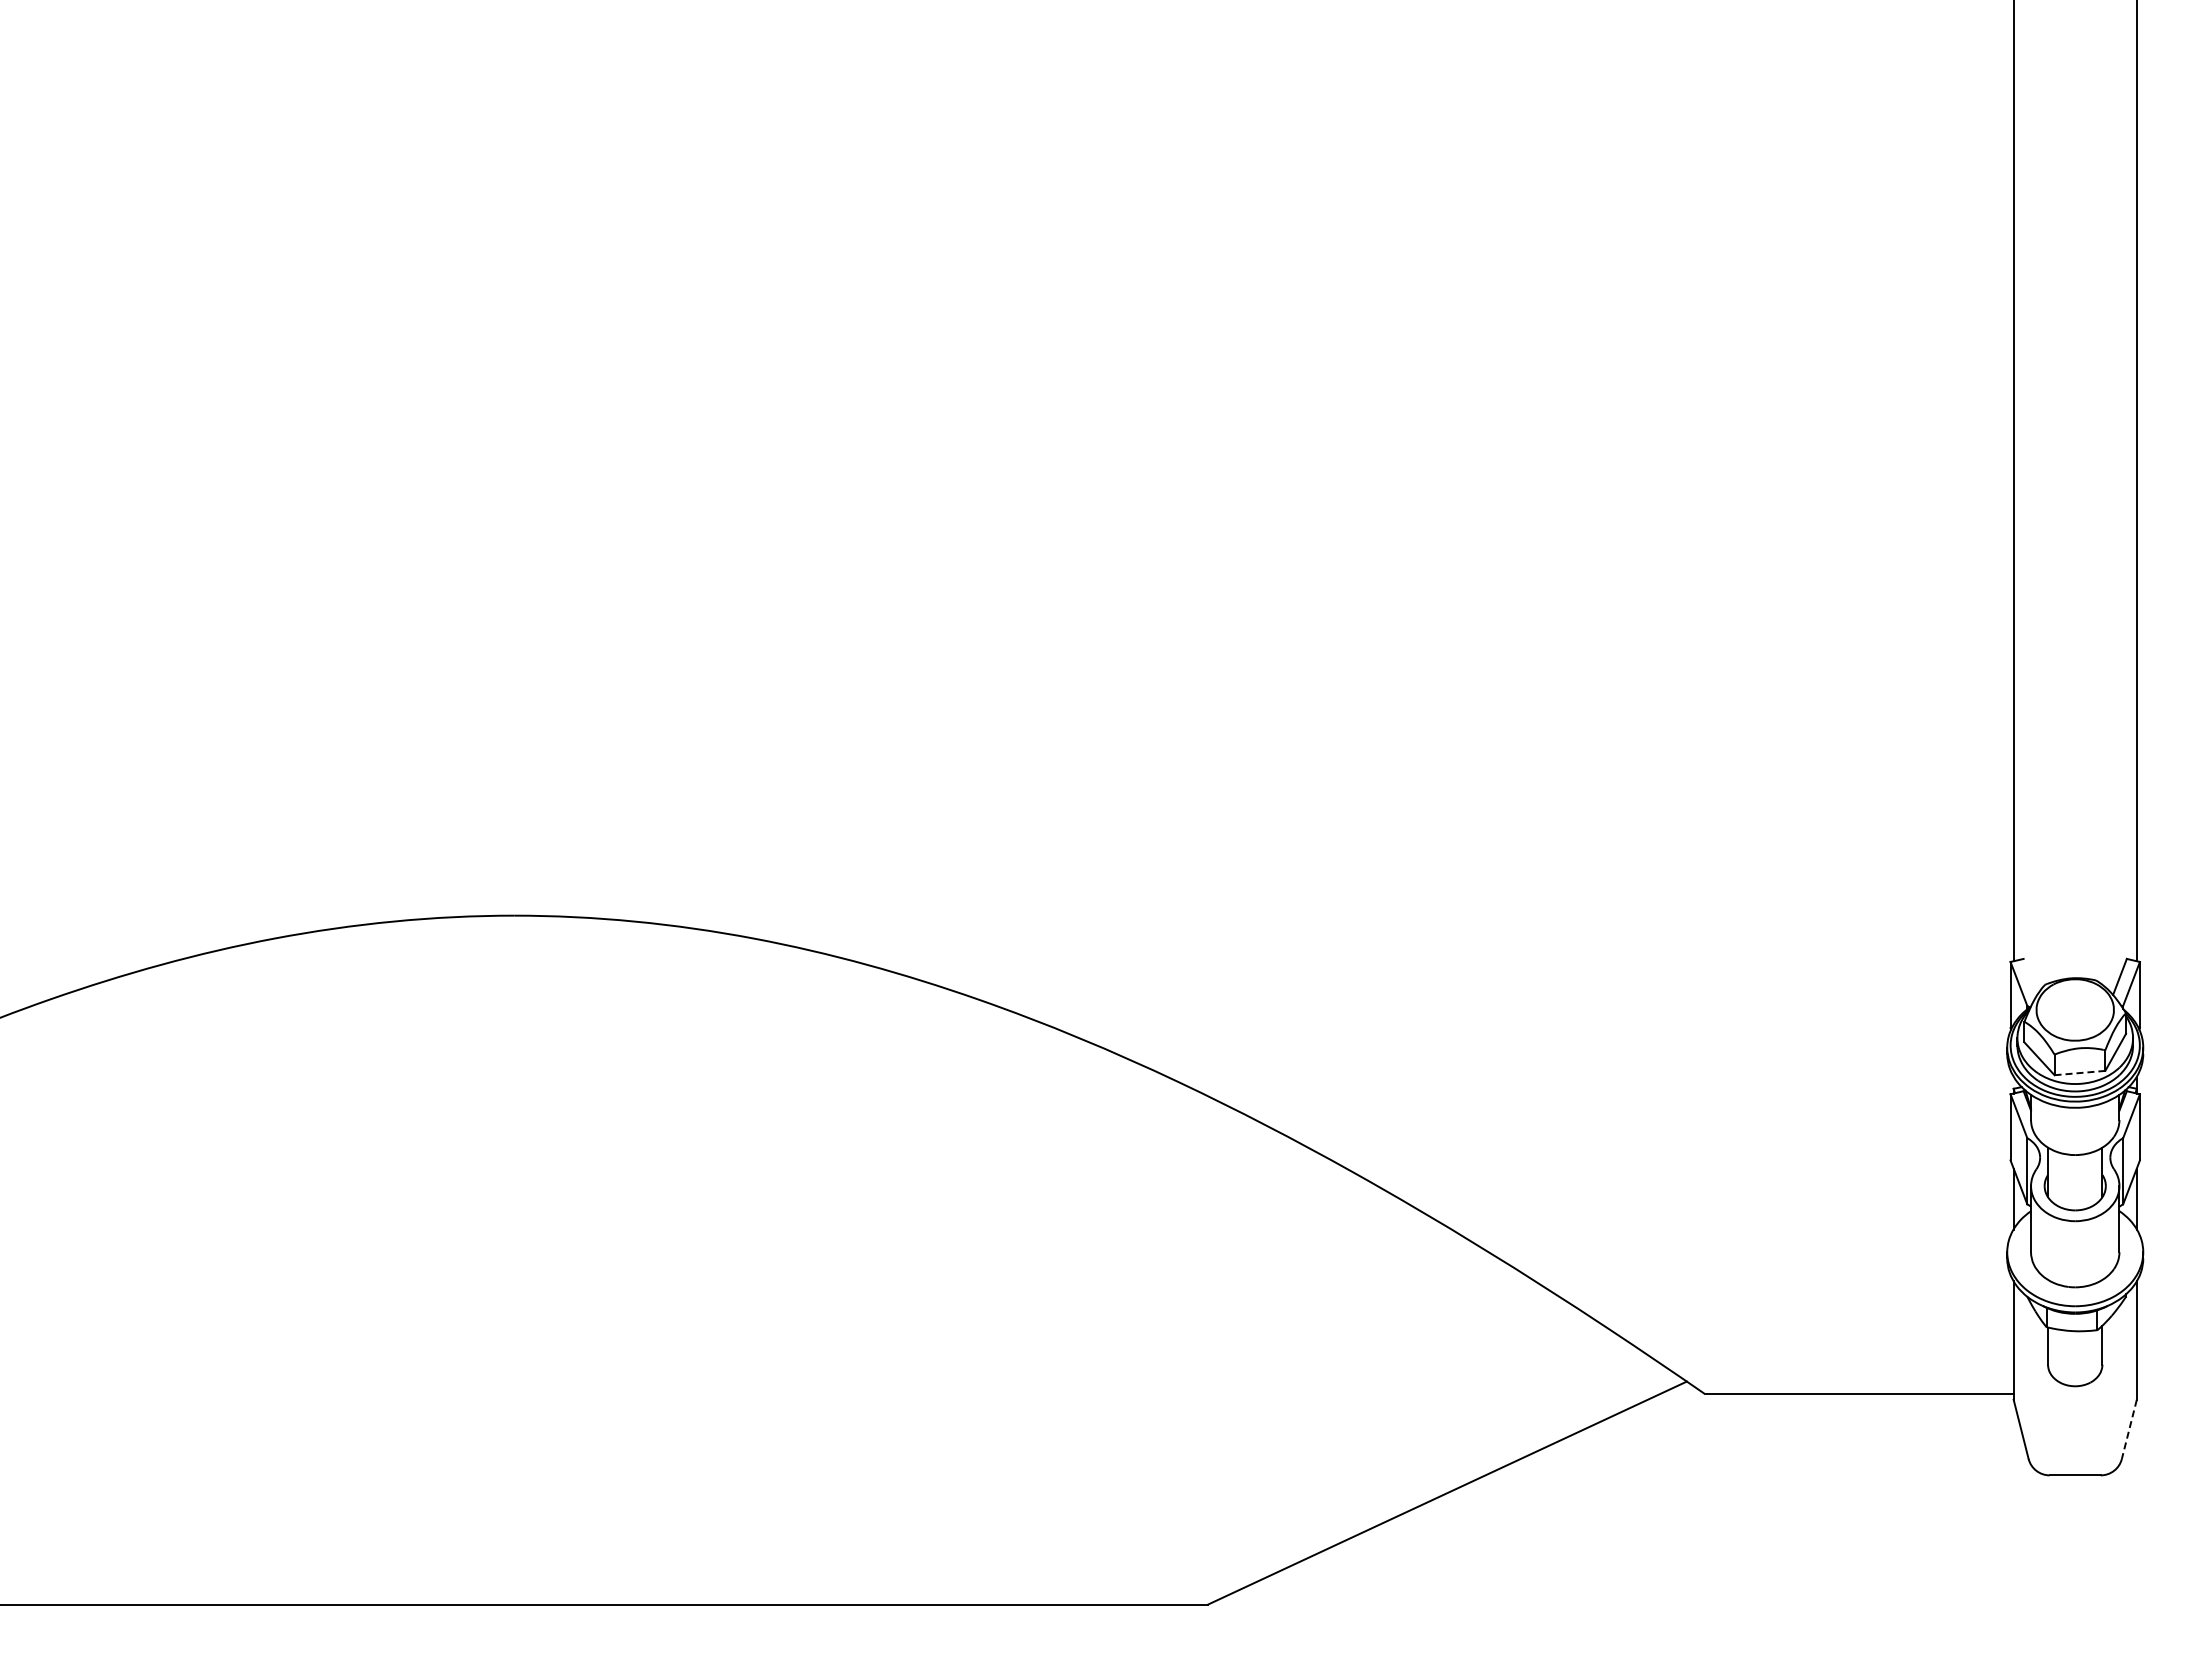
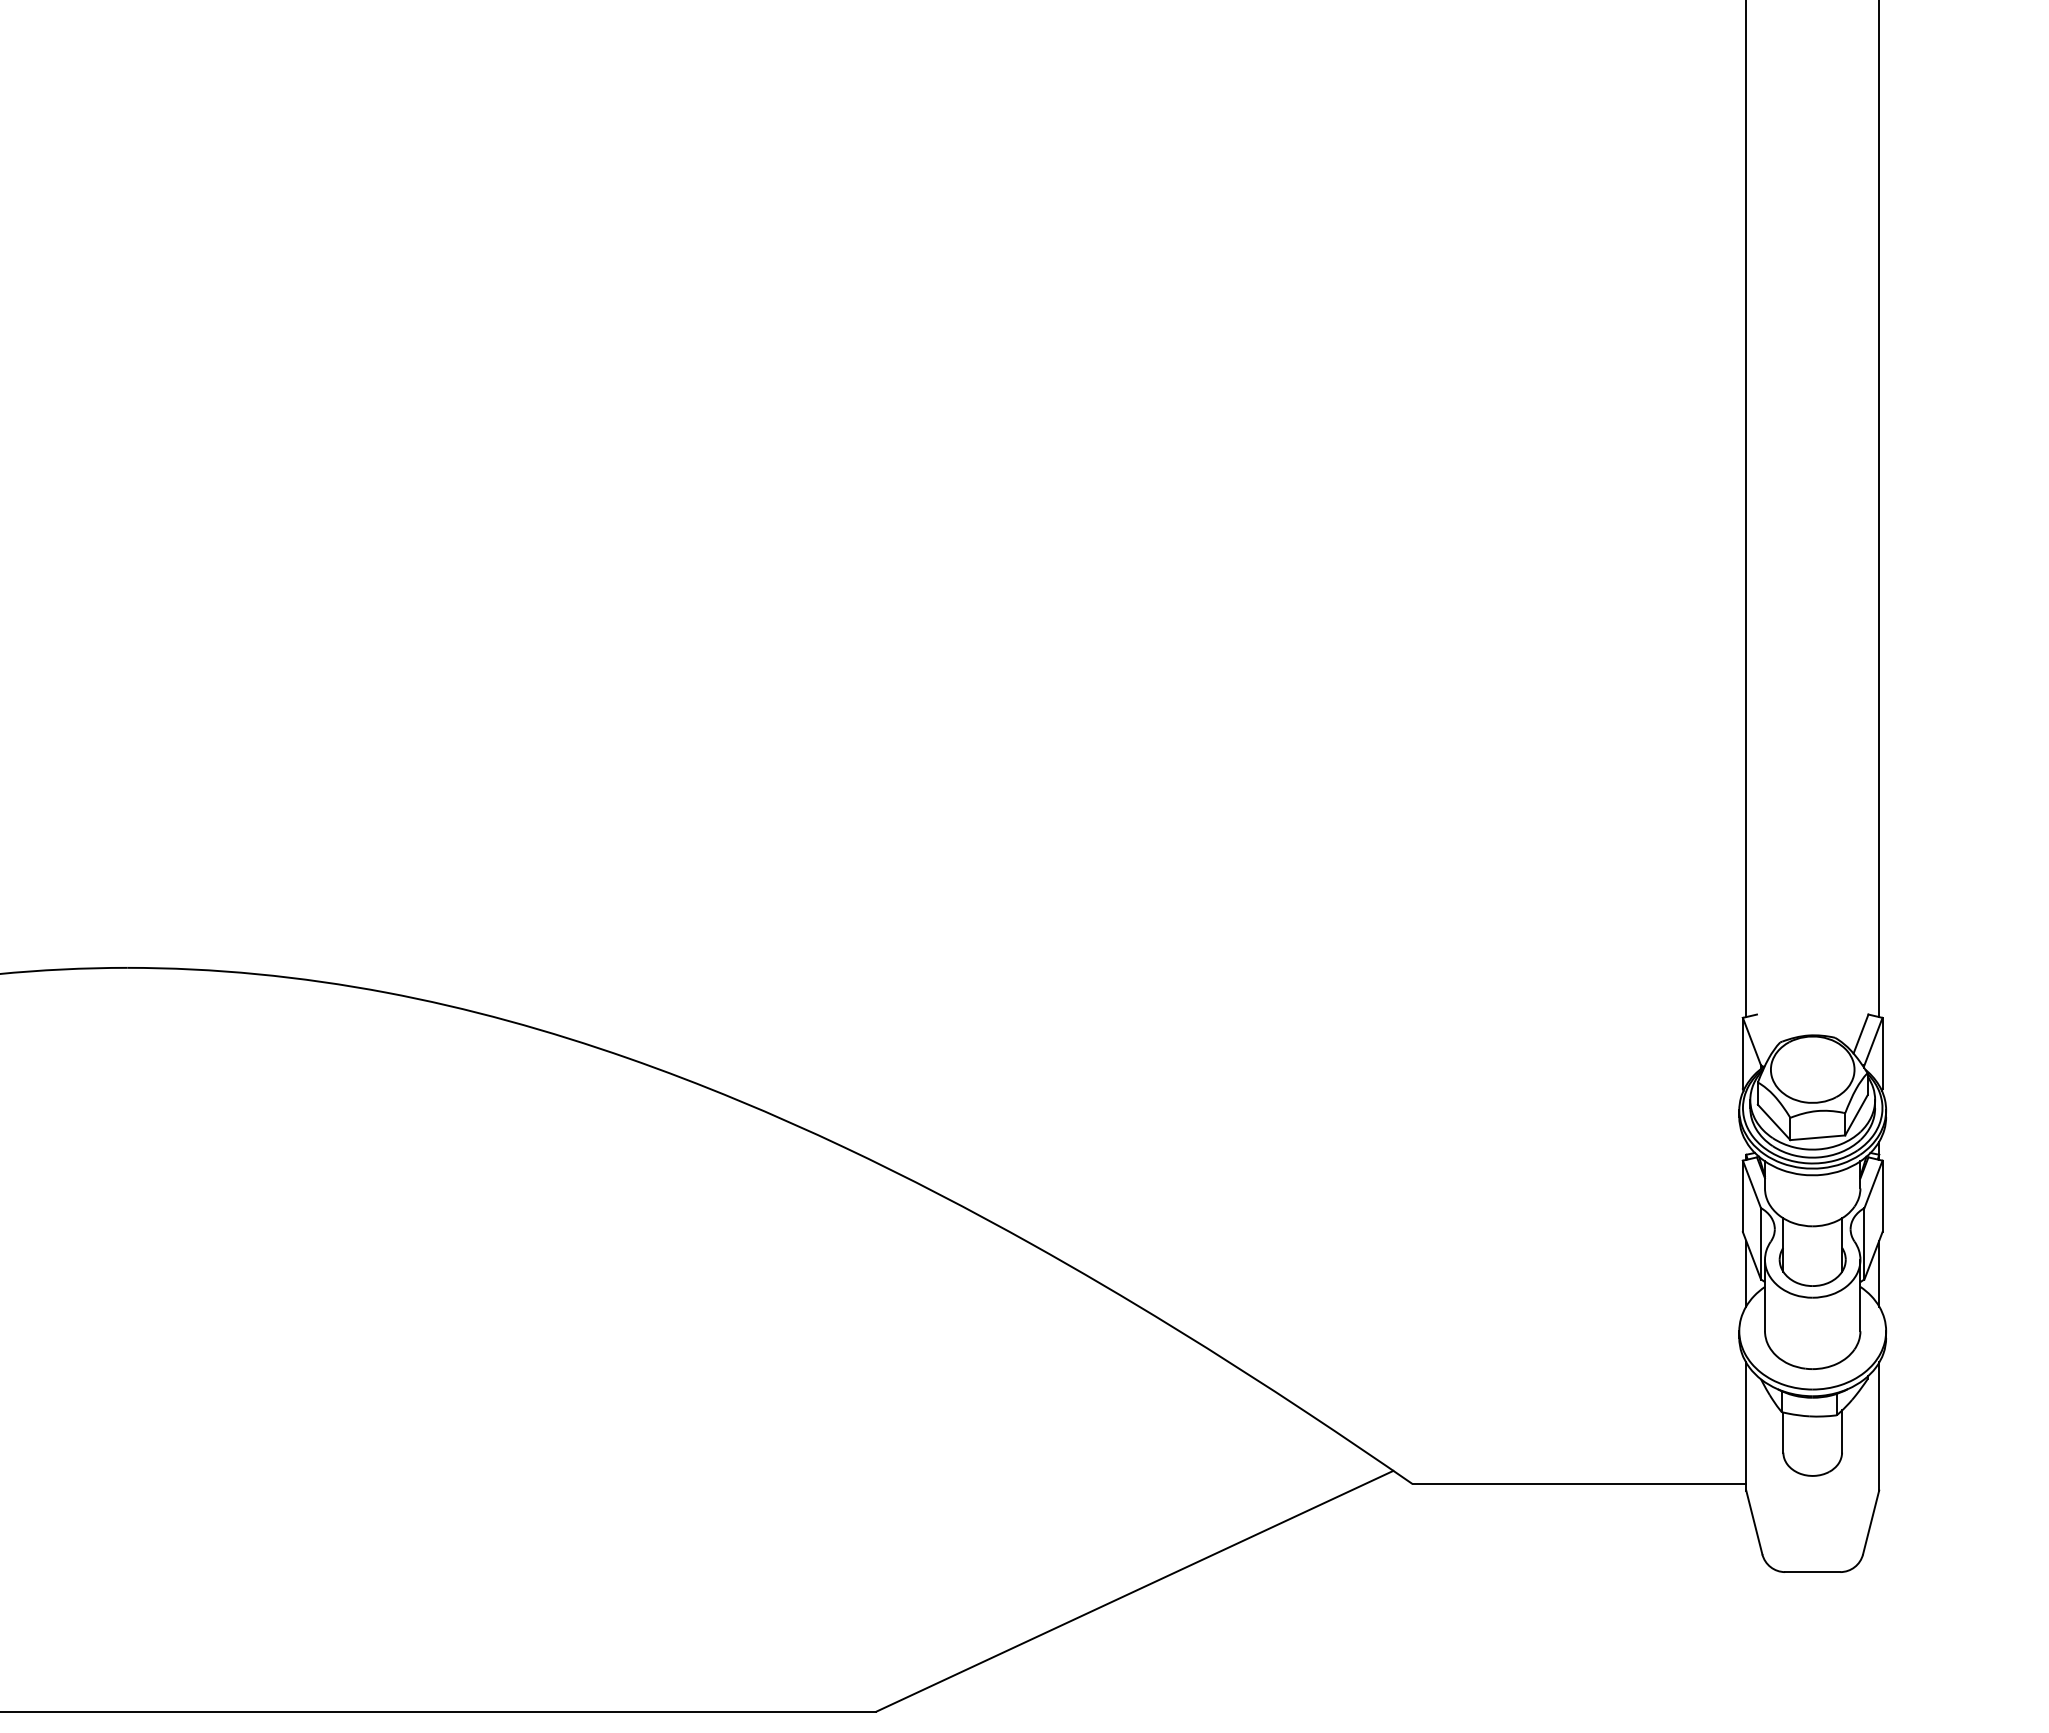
line: (2080, 1073) -> (1818, 1138), dashed -> solid
line: (2129, 1429) -> (1871, 1522), dashed -> solid

